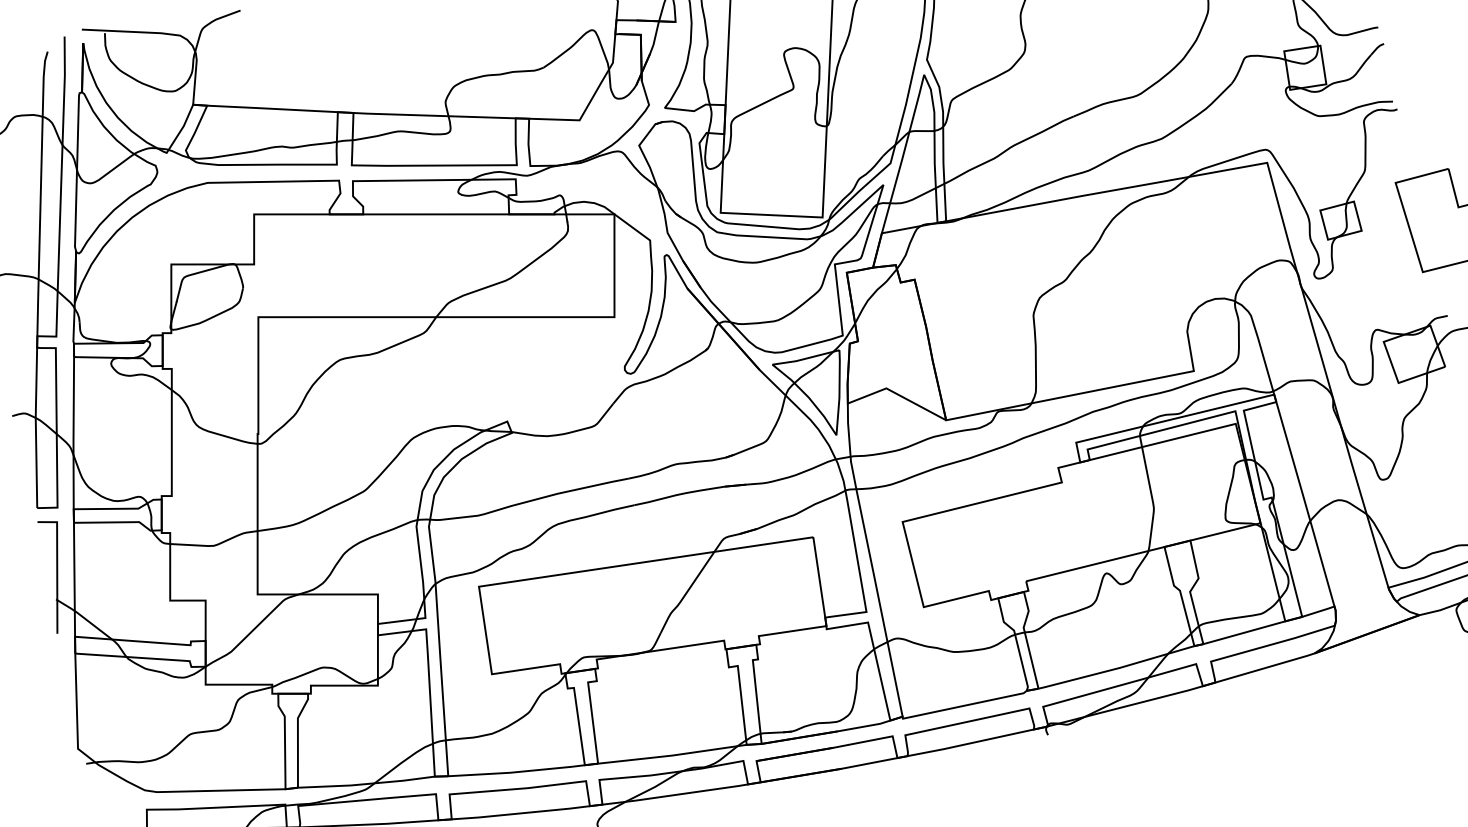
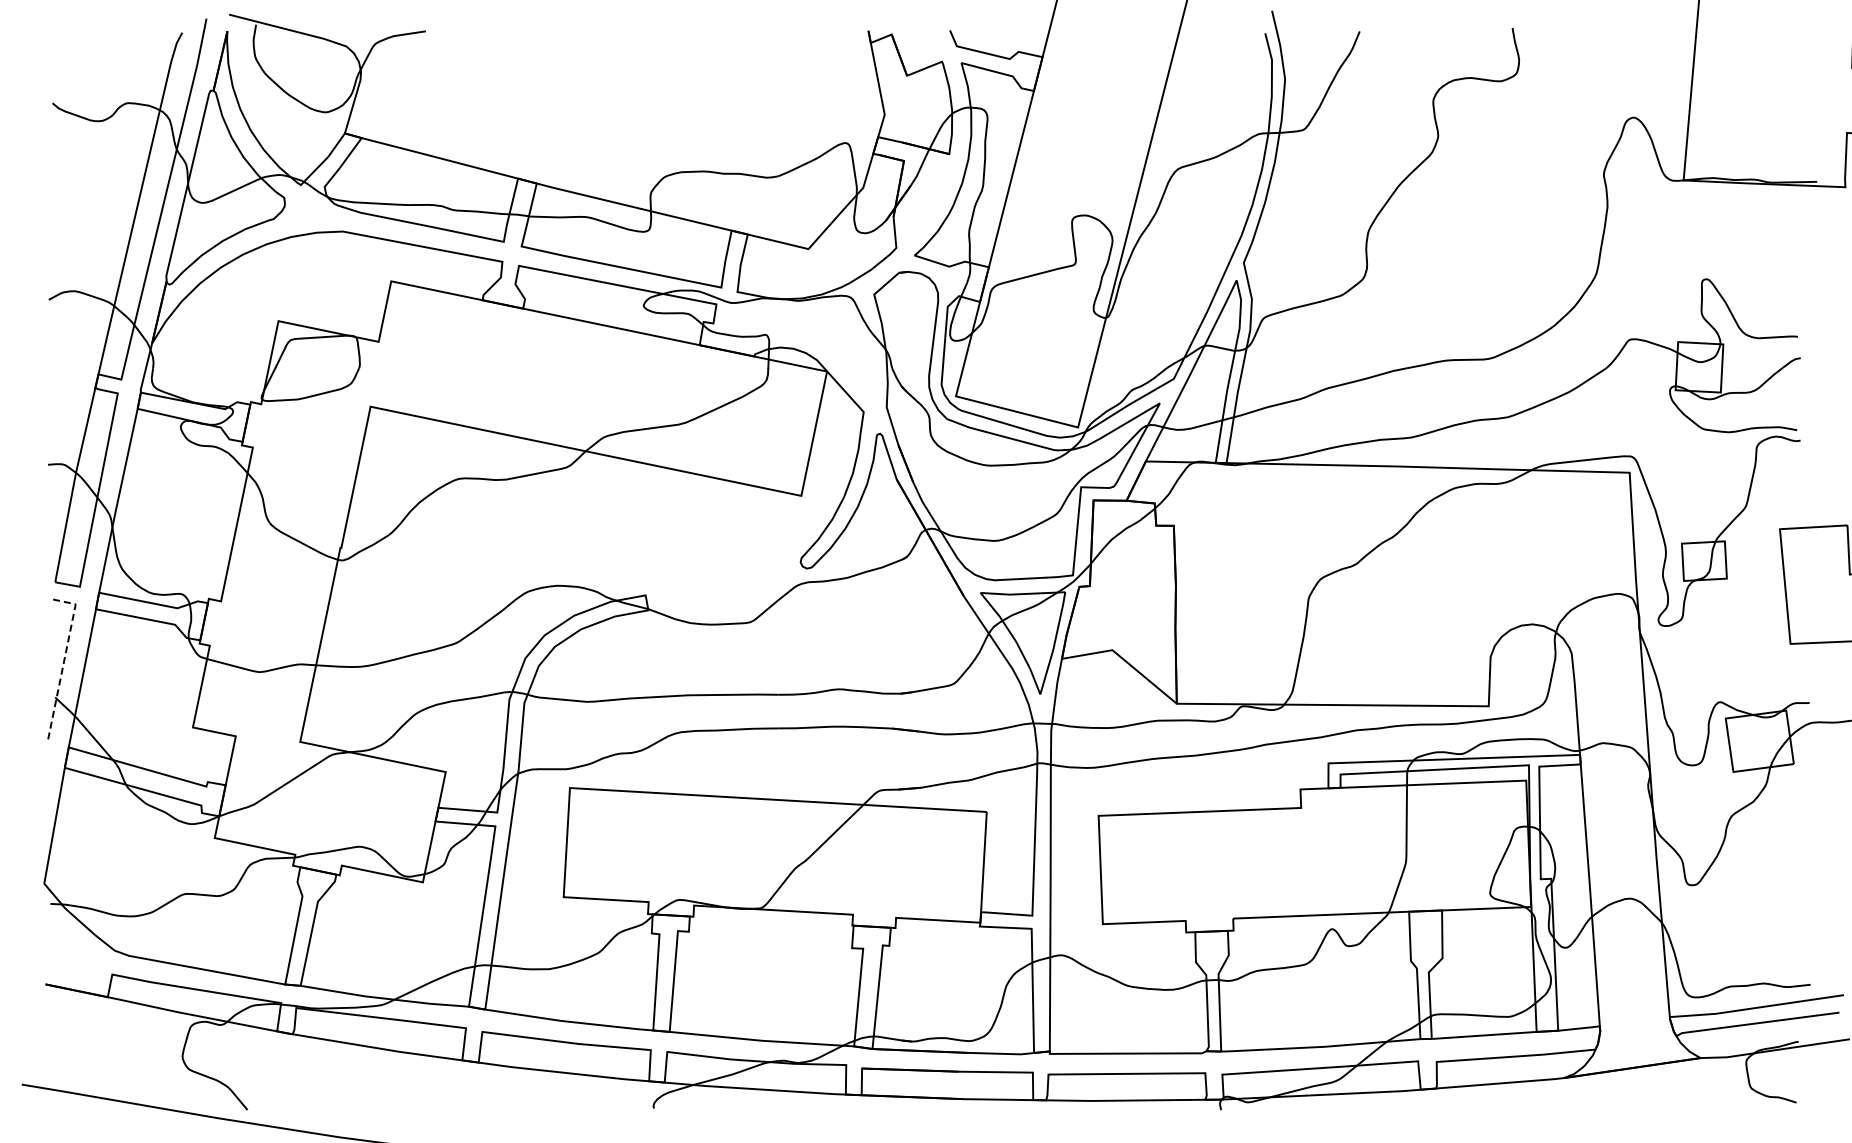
line: (57, 567) -> (64, 659), solid -> dashed

